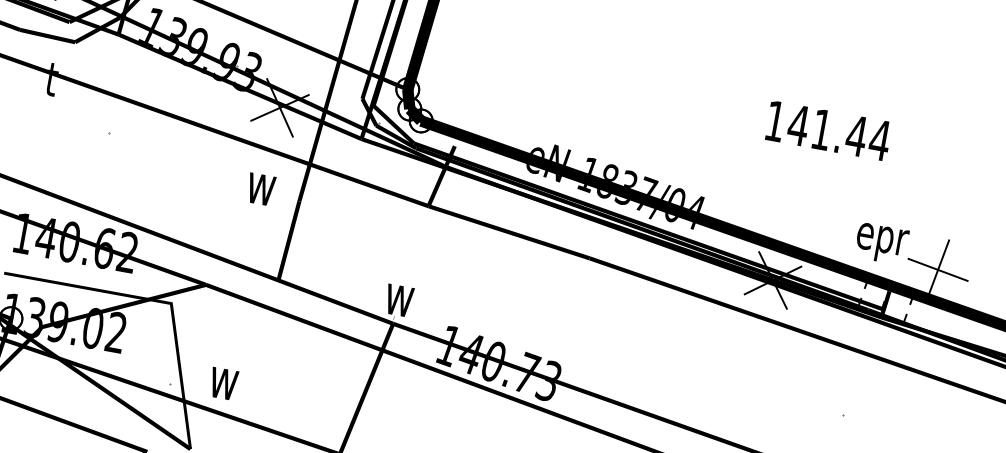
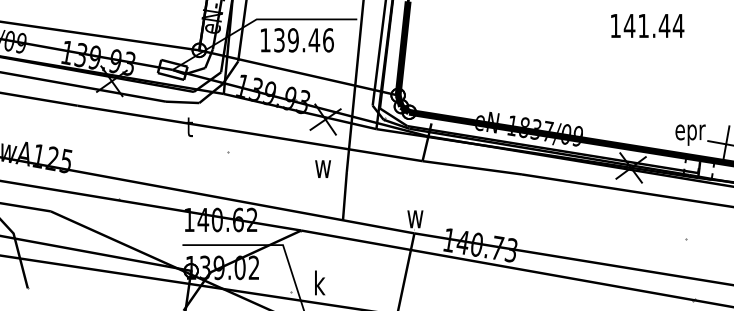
text: (828, 130) -> (647, 25), moved
text: (693, 212) -> (577, 136), eN-1837/04 -> eN-1837/09
text: (223, 377) -> (321, 282), w -> k

